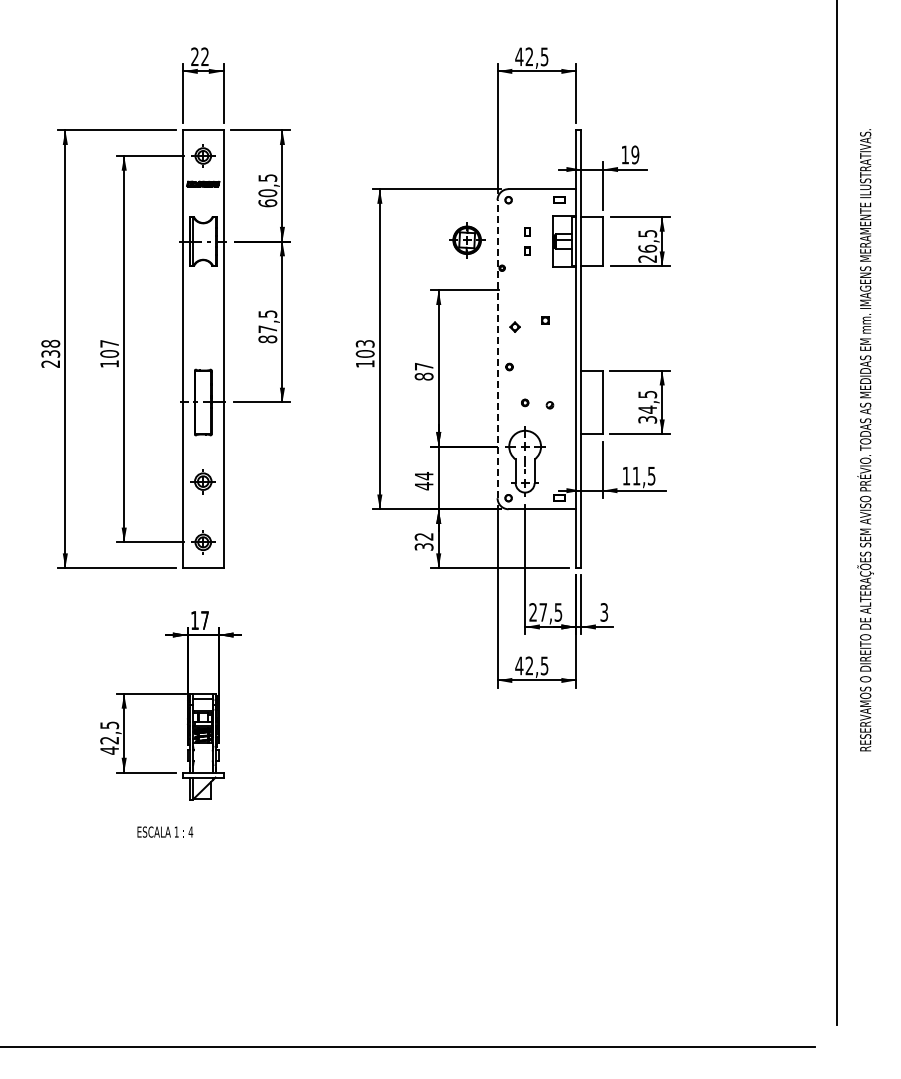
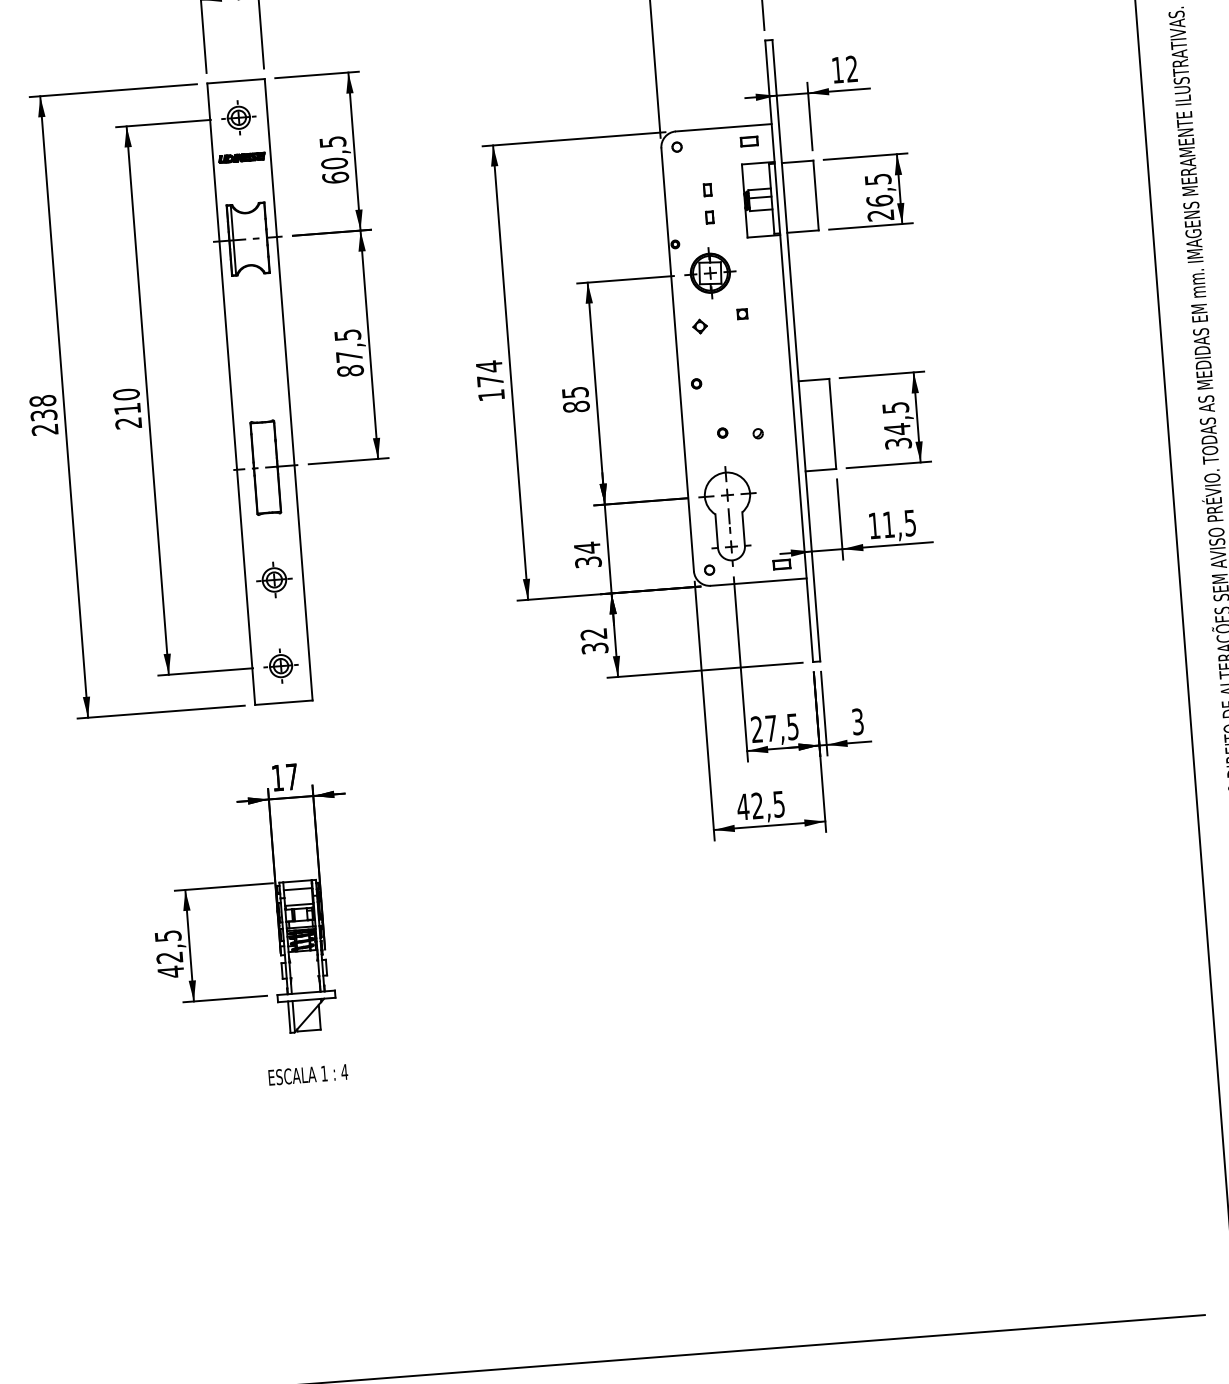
text: (635, 154) -> (852, 68), 19 -> 12
part: (467, 240) -> (710, 273), moved
text: (364, 348) -> (488, 373), 103 -> 174
line: (497, 348) -> (677, 358), dashed -> solid
text: (109, 353) -> (127, 408), 107 -> 210
text: (424, 366) -> (575, 392), 87 -> 85
text: (423, 486) -> (587, 562), 44 -> 34
text: (165, 831) -> (308, 1074), moved

